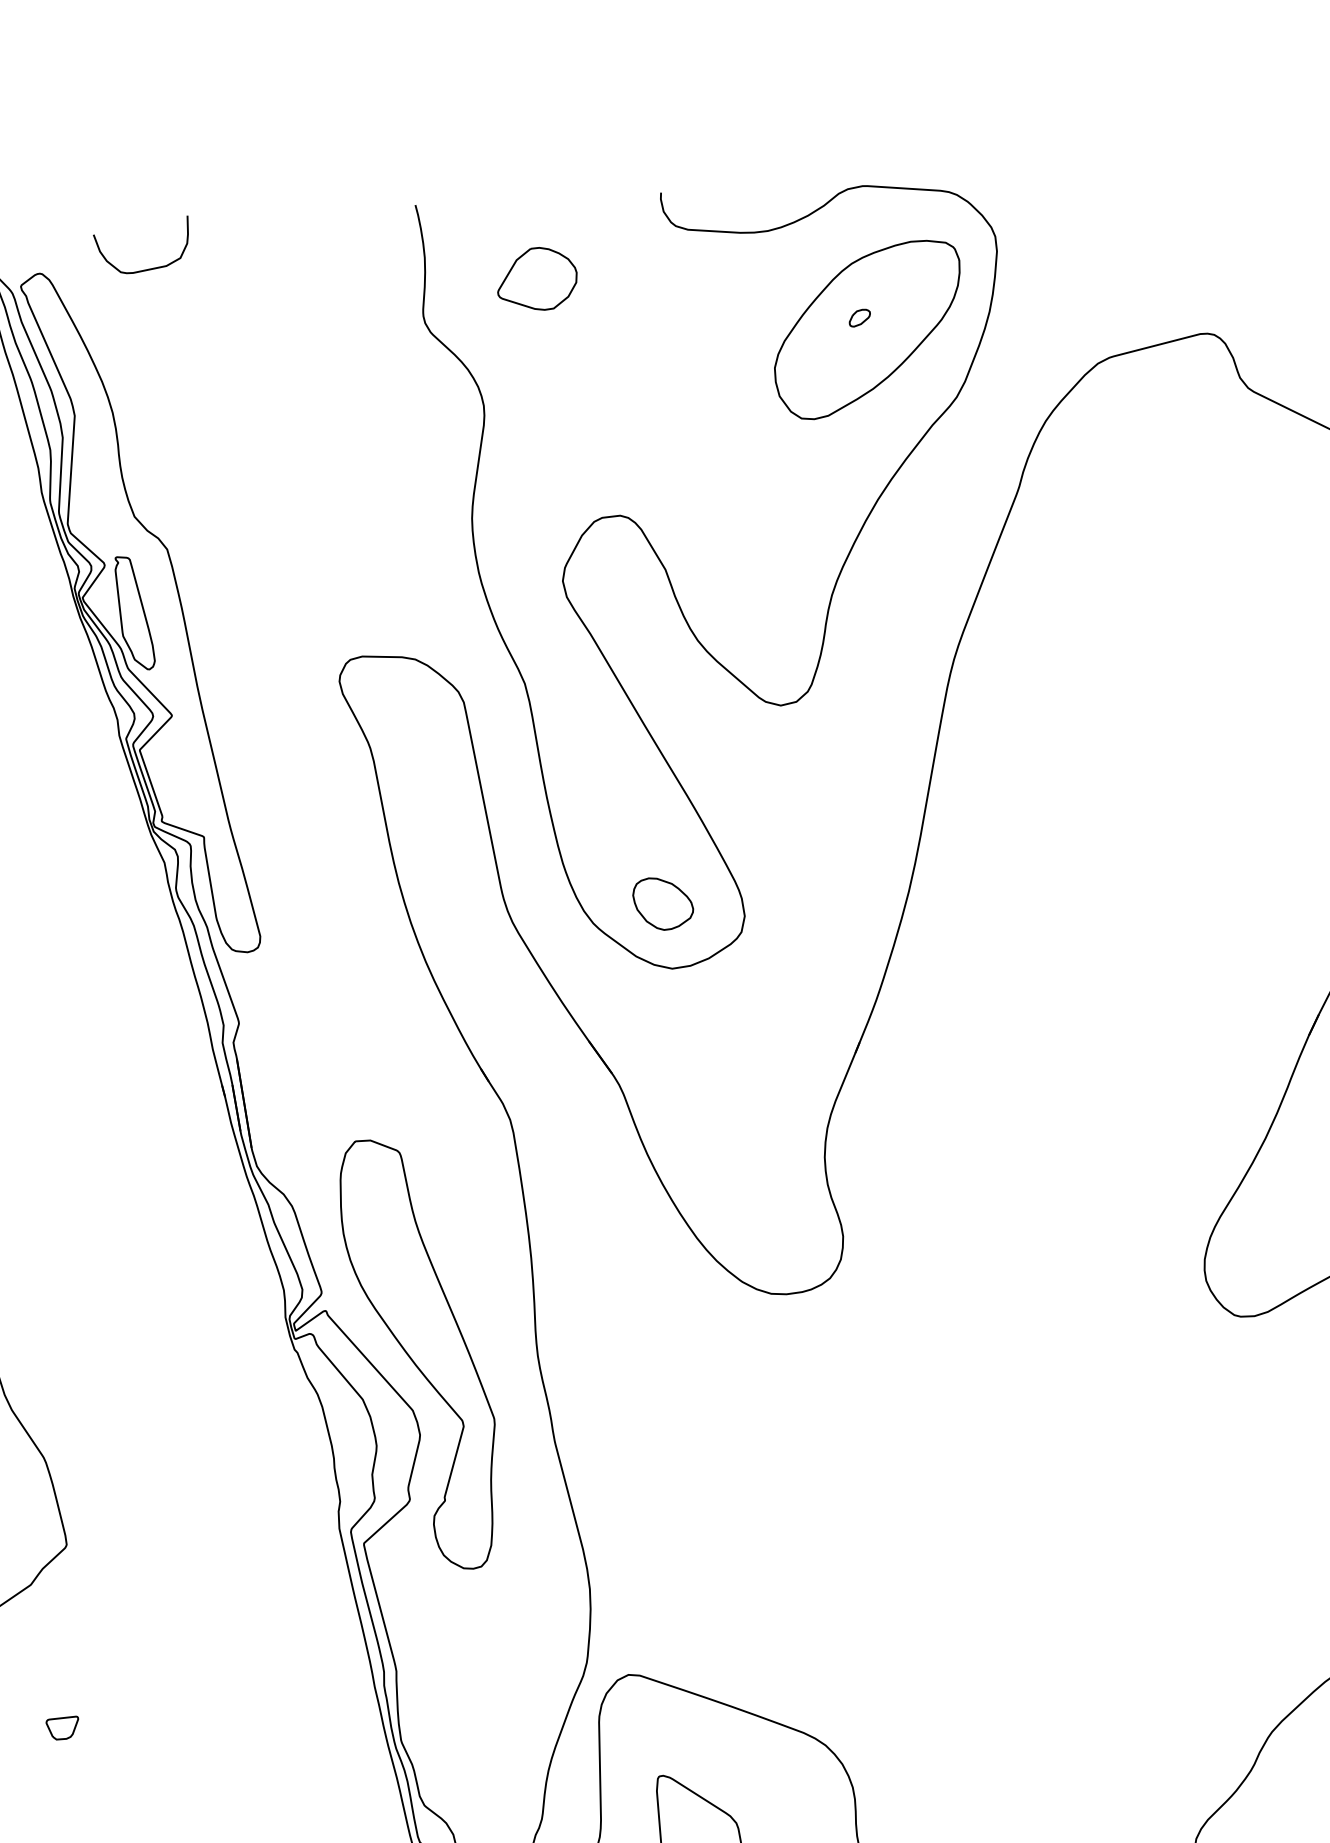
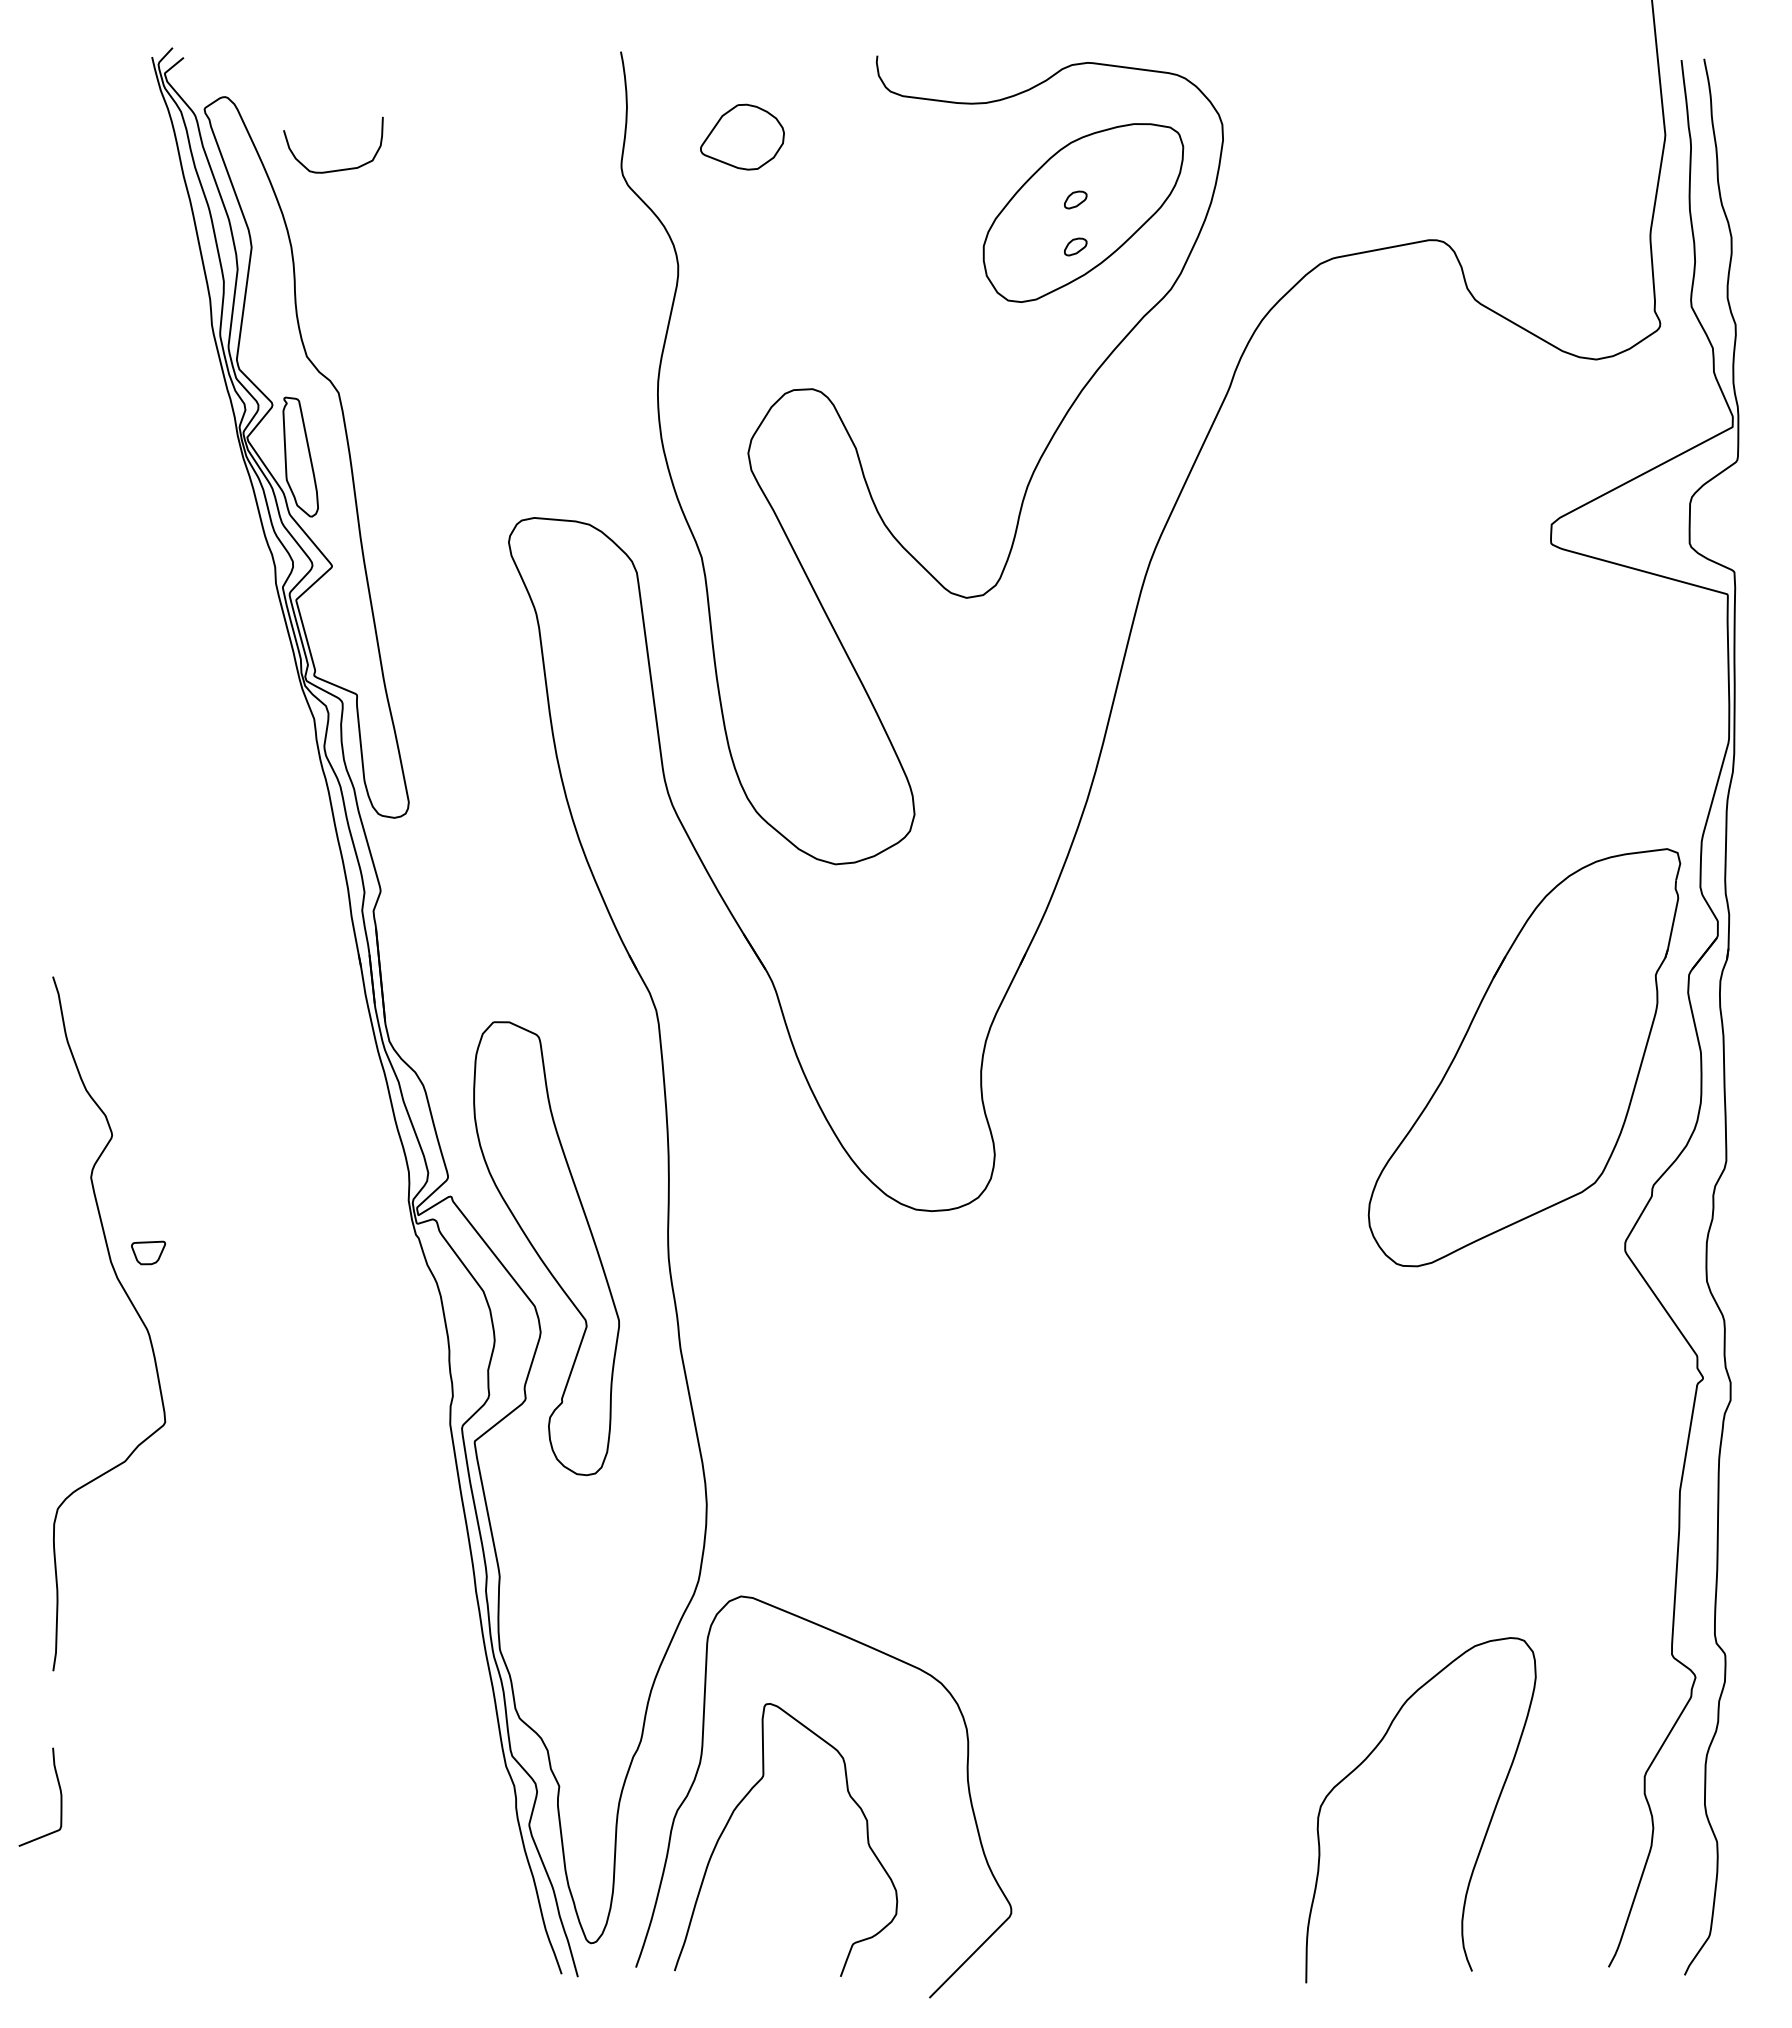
curve: (146, 268) -> (336, 169), moved
part: (862, 362) -> (1075, 246), added
part: (663, 903) -> (830, 795), removed
part: (62, 1727) -> (148, 1252), moved

